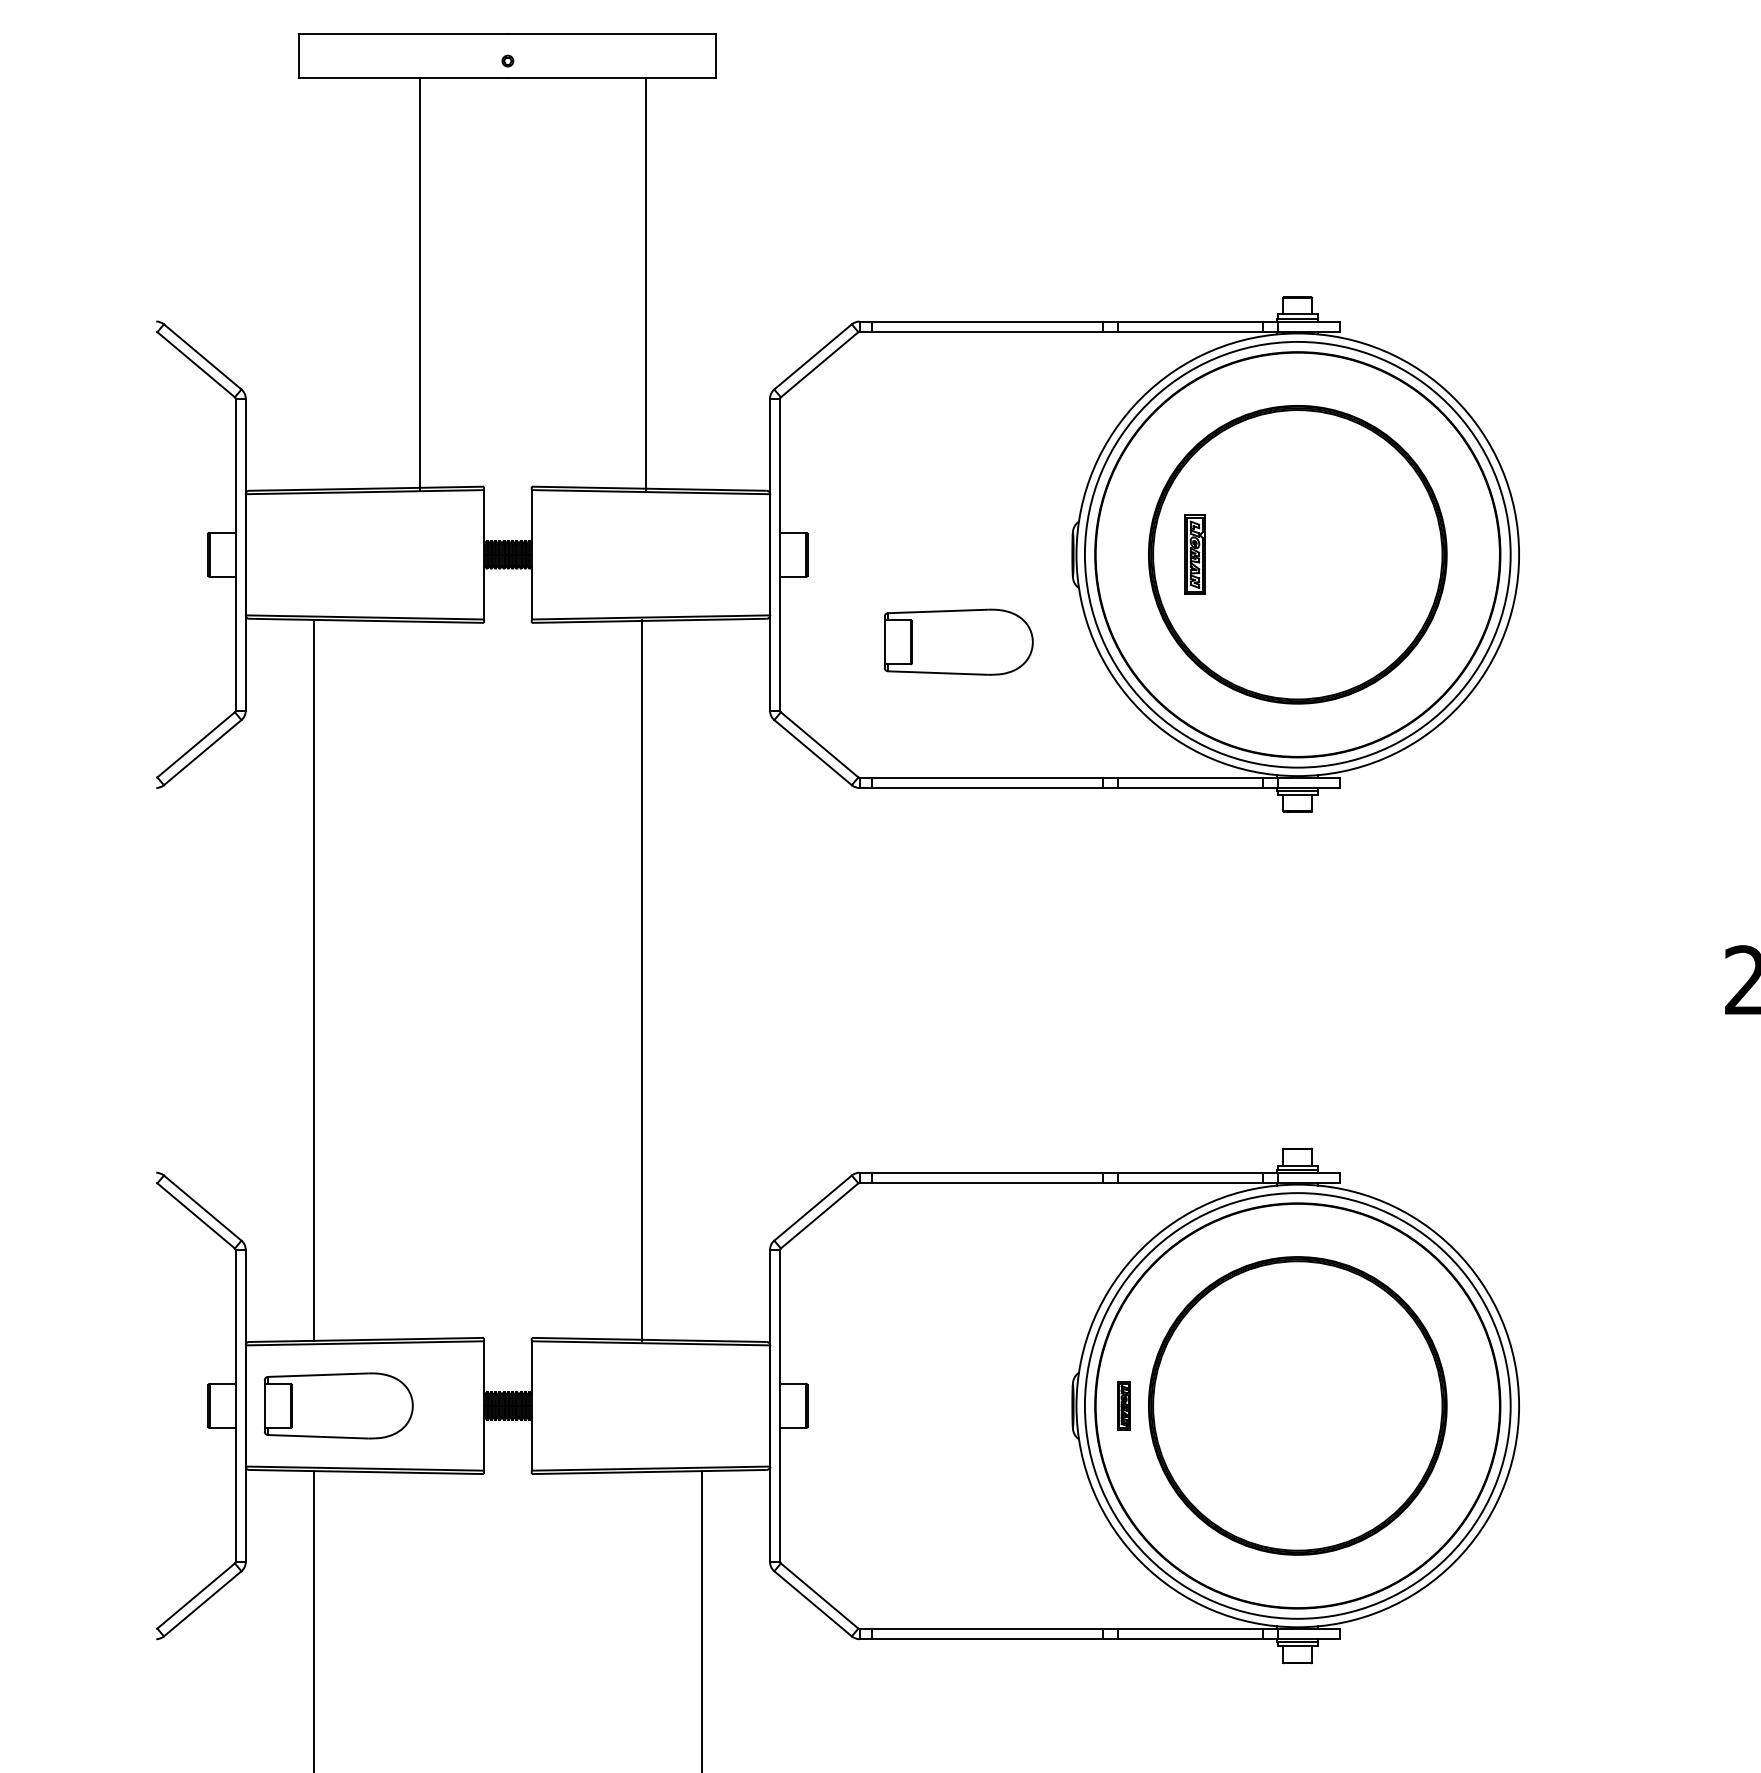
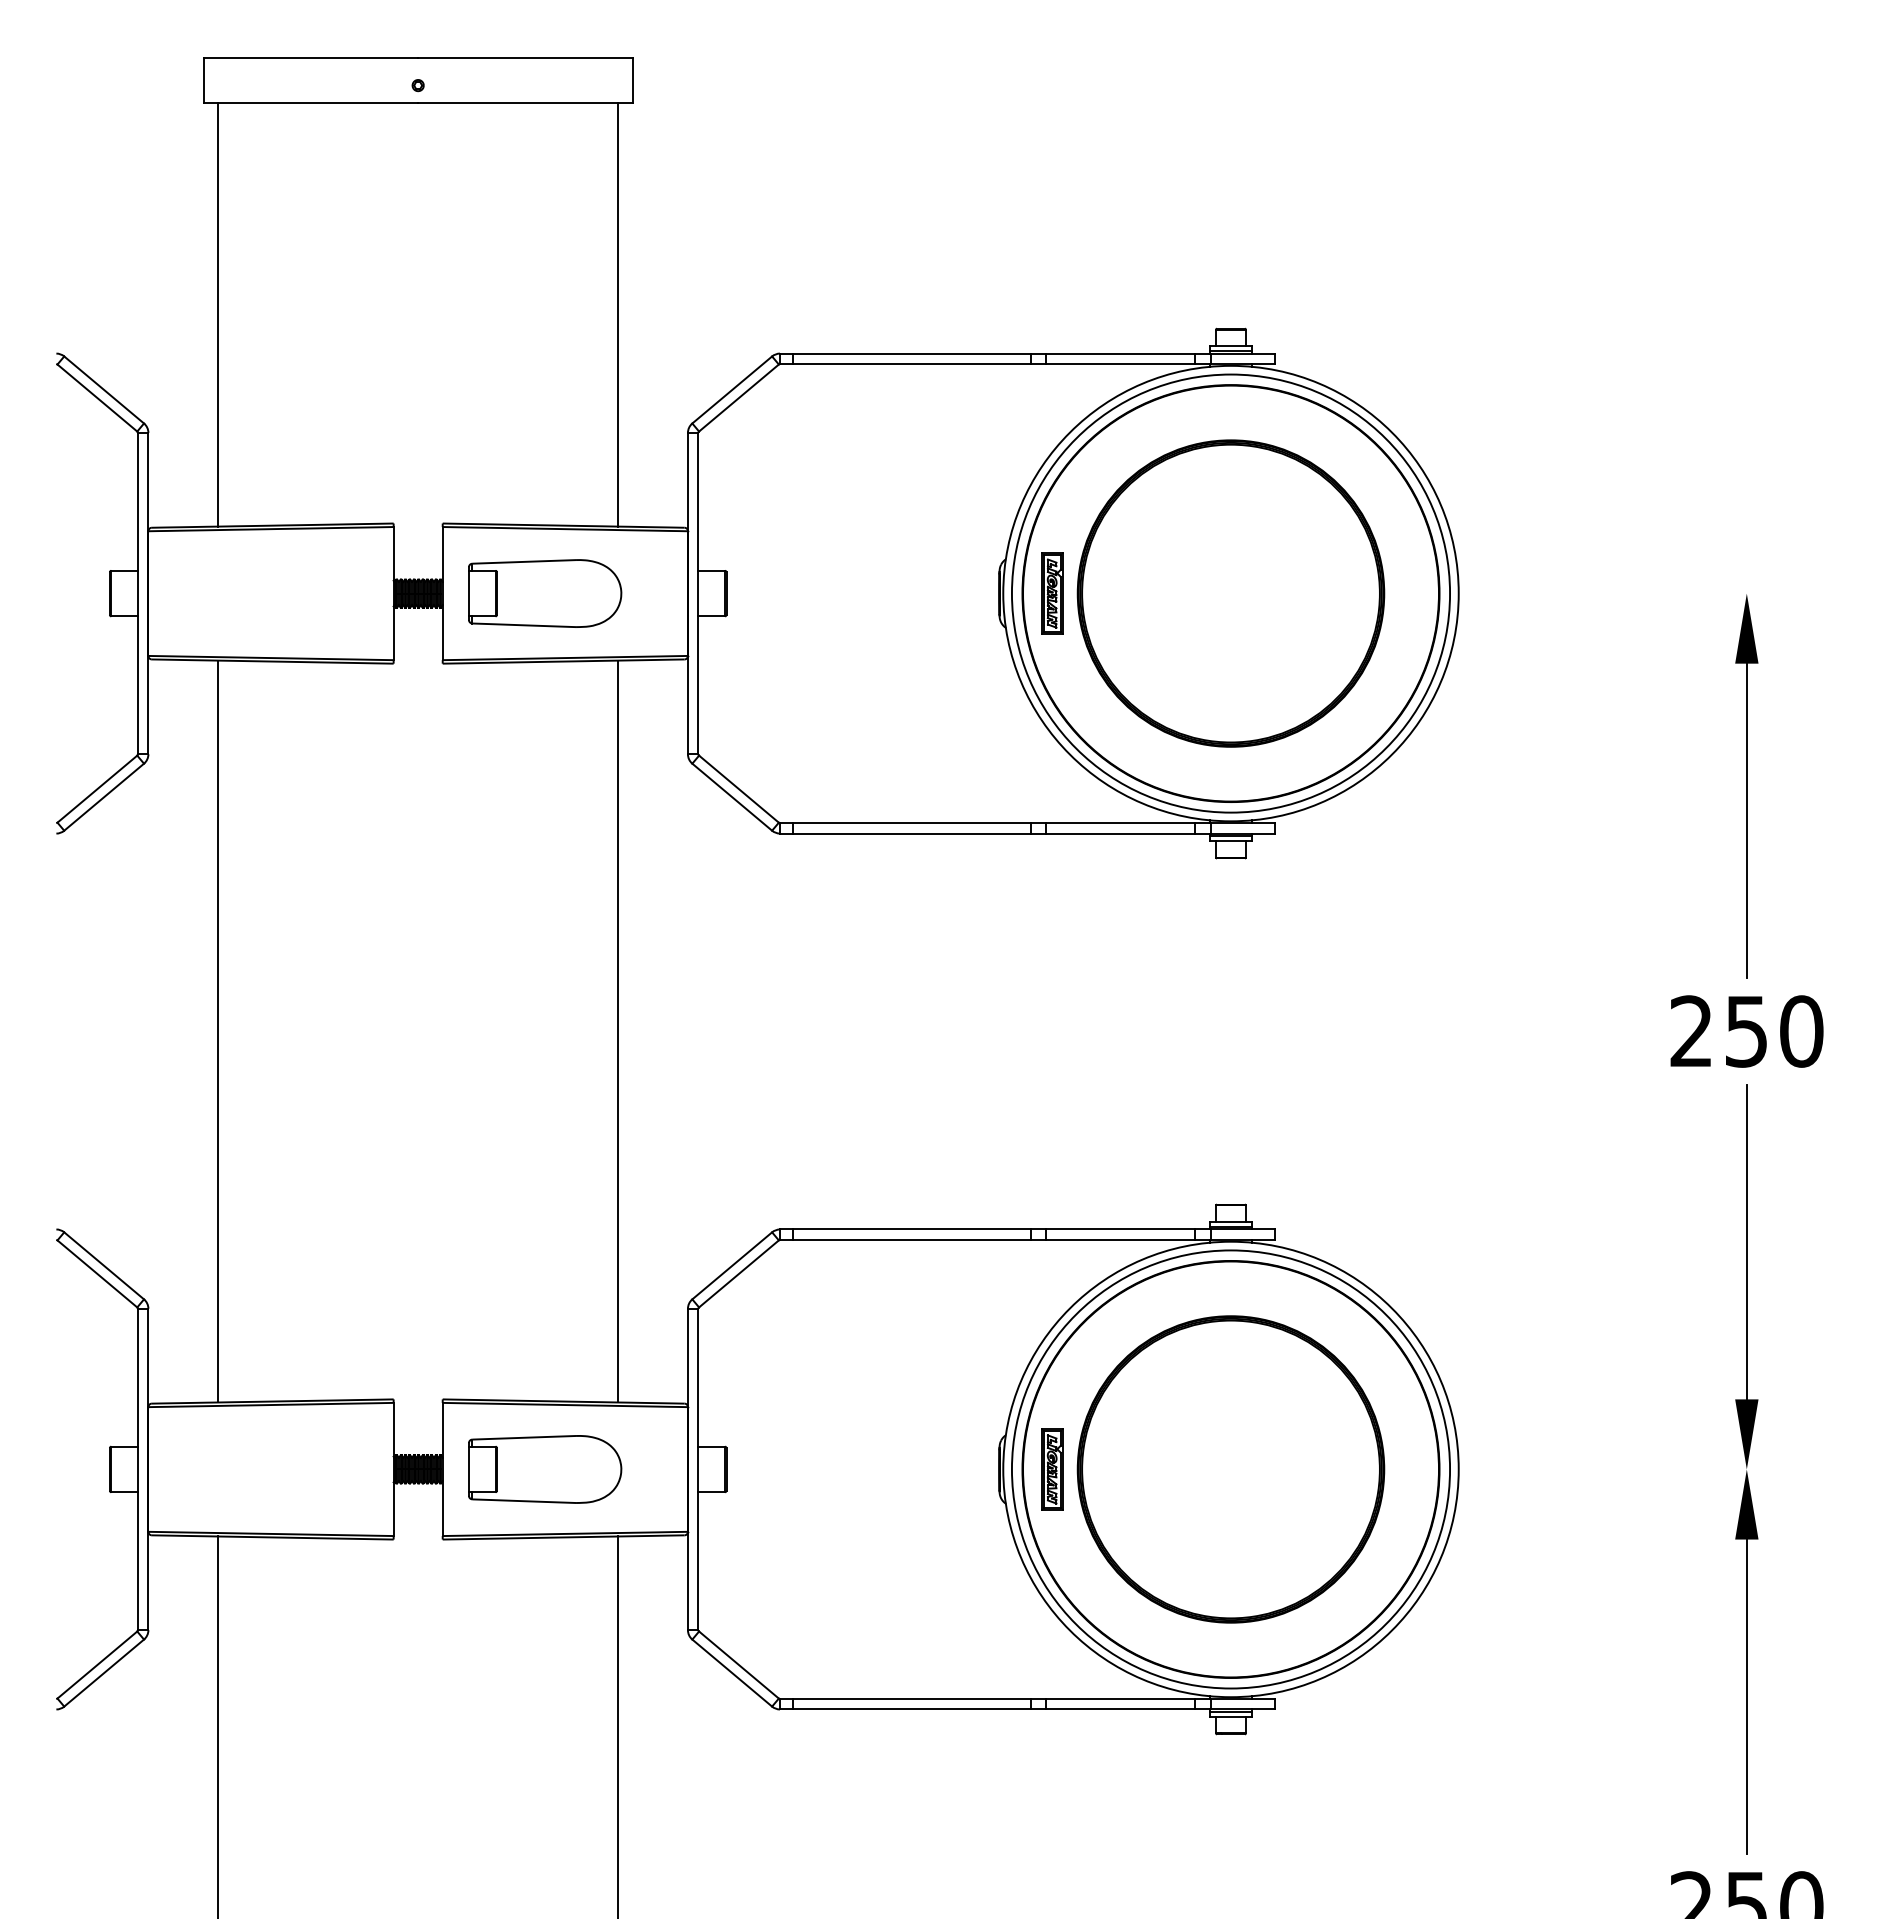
line: (419, 283) -> (218, 314), moved
line: (645, 283) -> (617, 314), moved
part: (1195, 554) -> (1052, 593), moved
part: (959, 642) -> (545, 593), moved
line: (641, 980) -> (617, 1031), moved
part: (339, 1405) -> (545, 1469), moved
part: (1124, 1405) -> (1052, 1469), size x1.67

